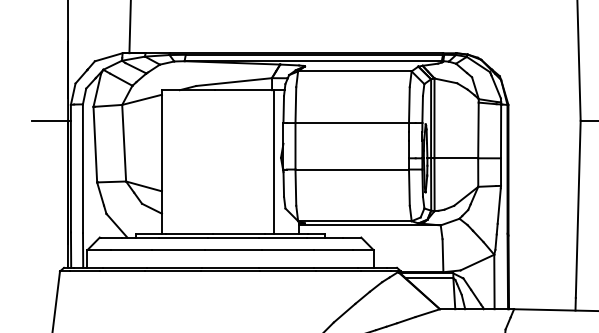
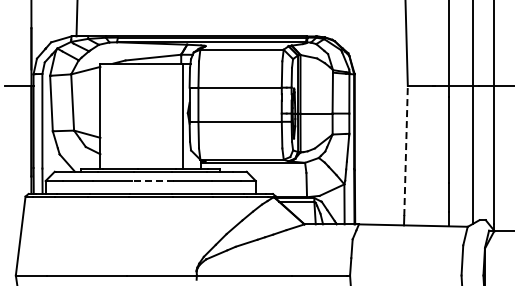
line: (578, 208) -> (406, 150), solid -> dashed
line: (234, 250) -> (153, 181), solid -> dashed

